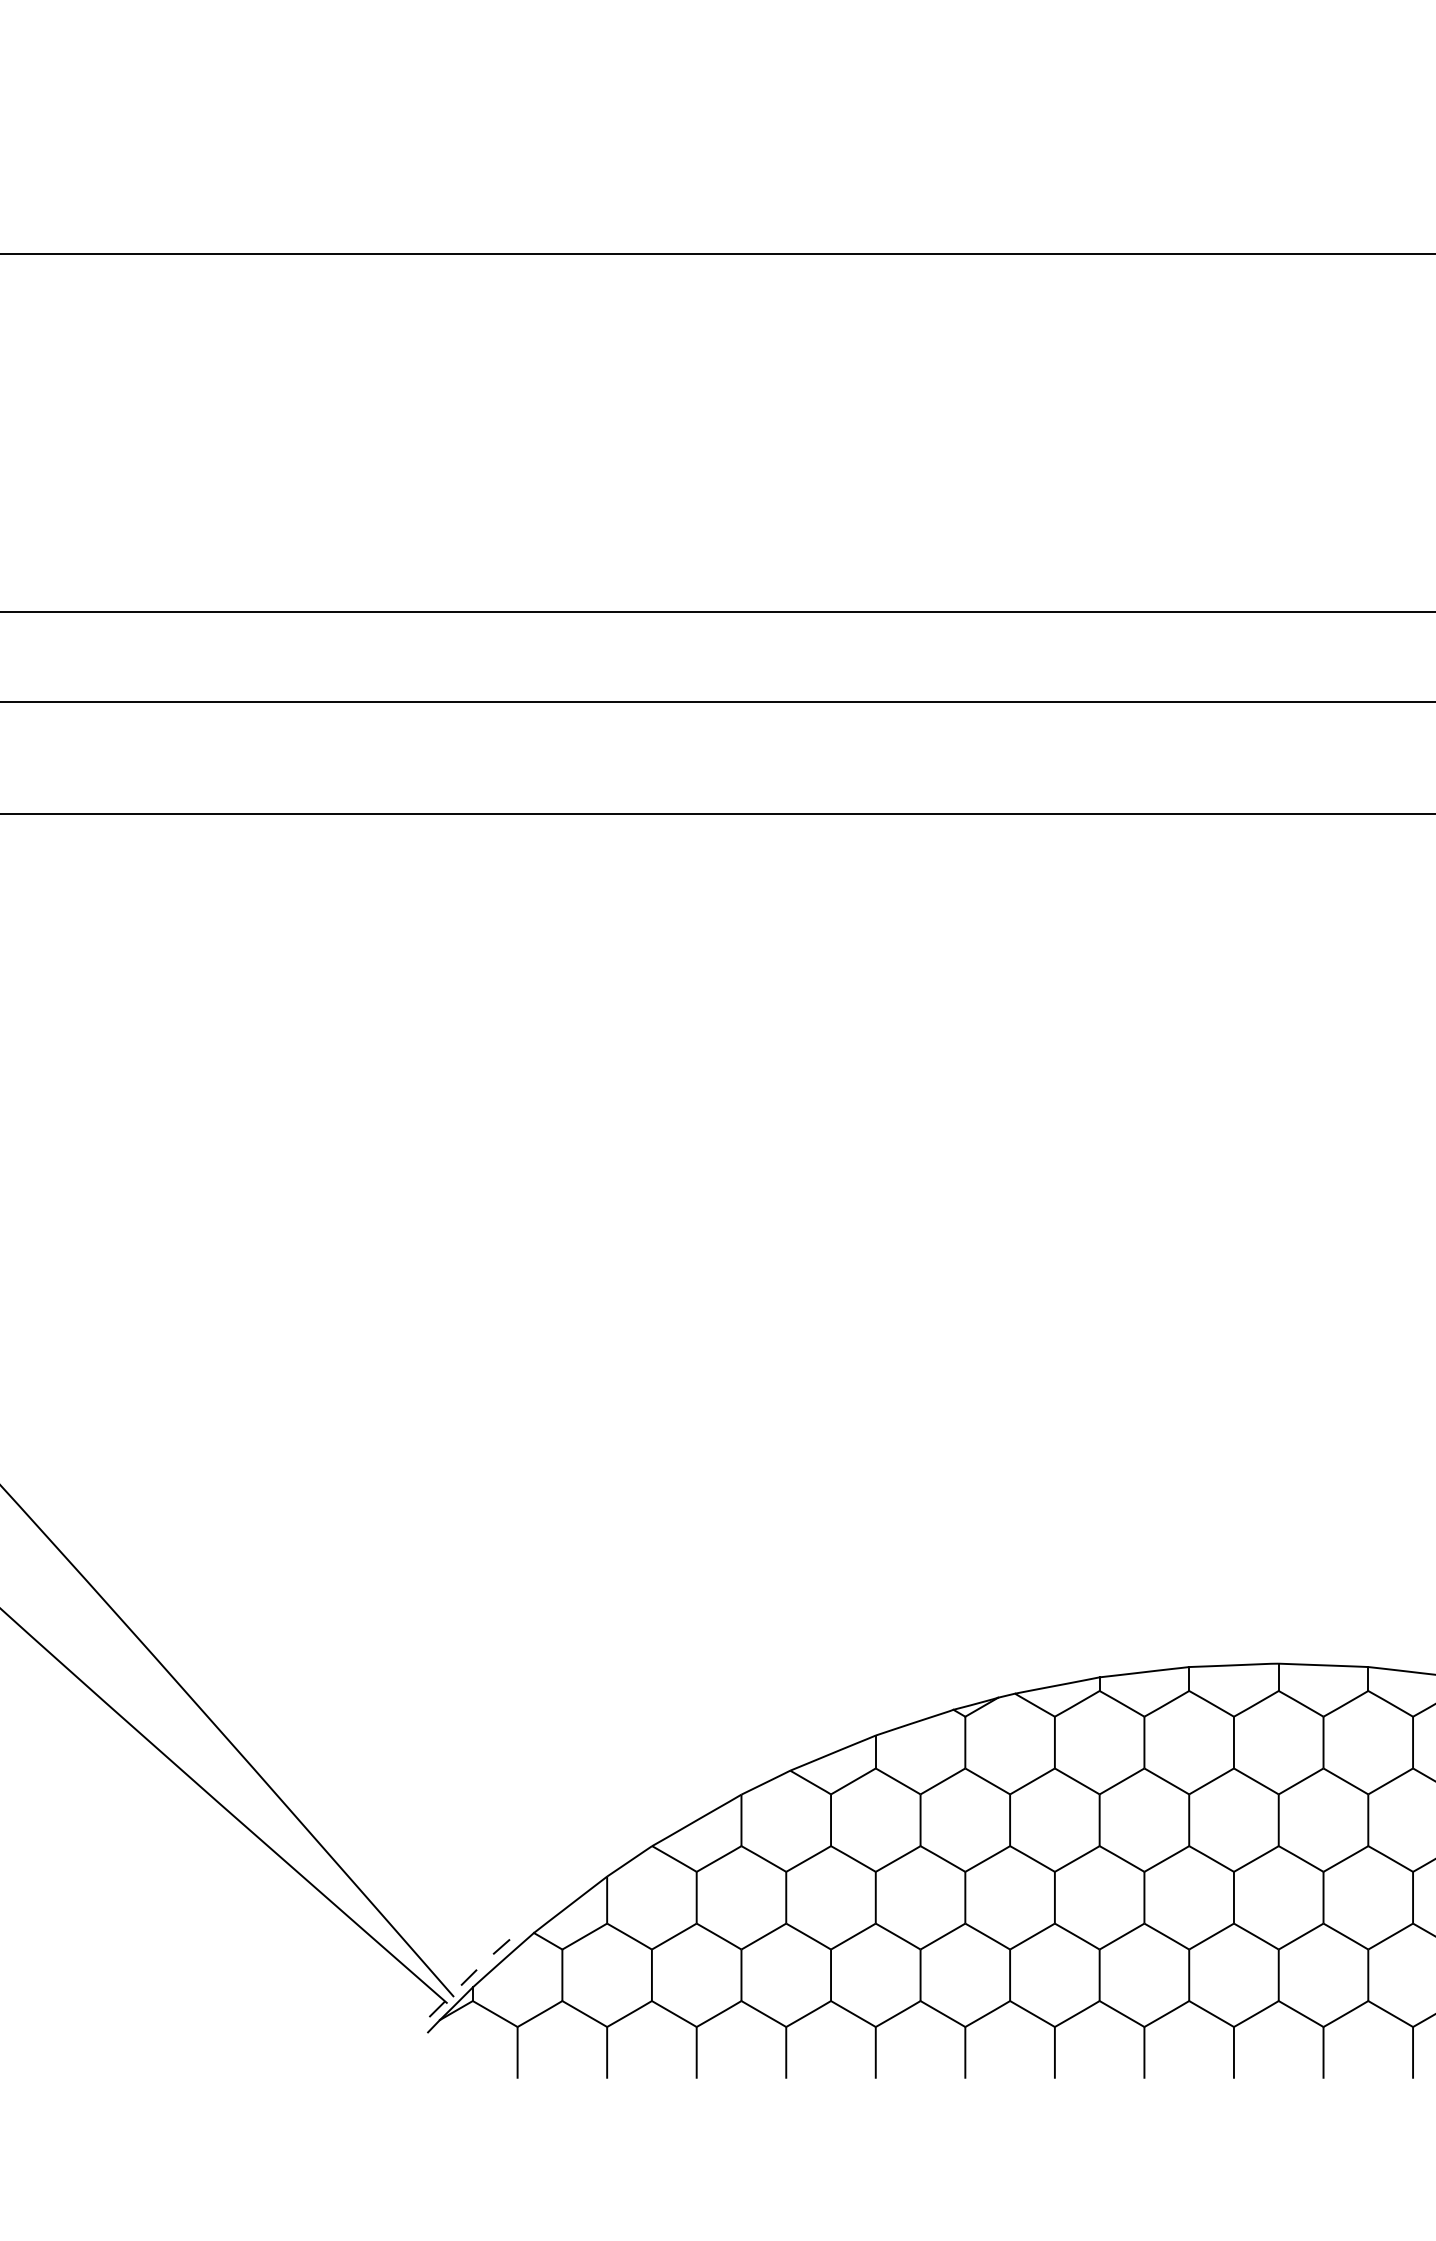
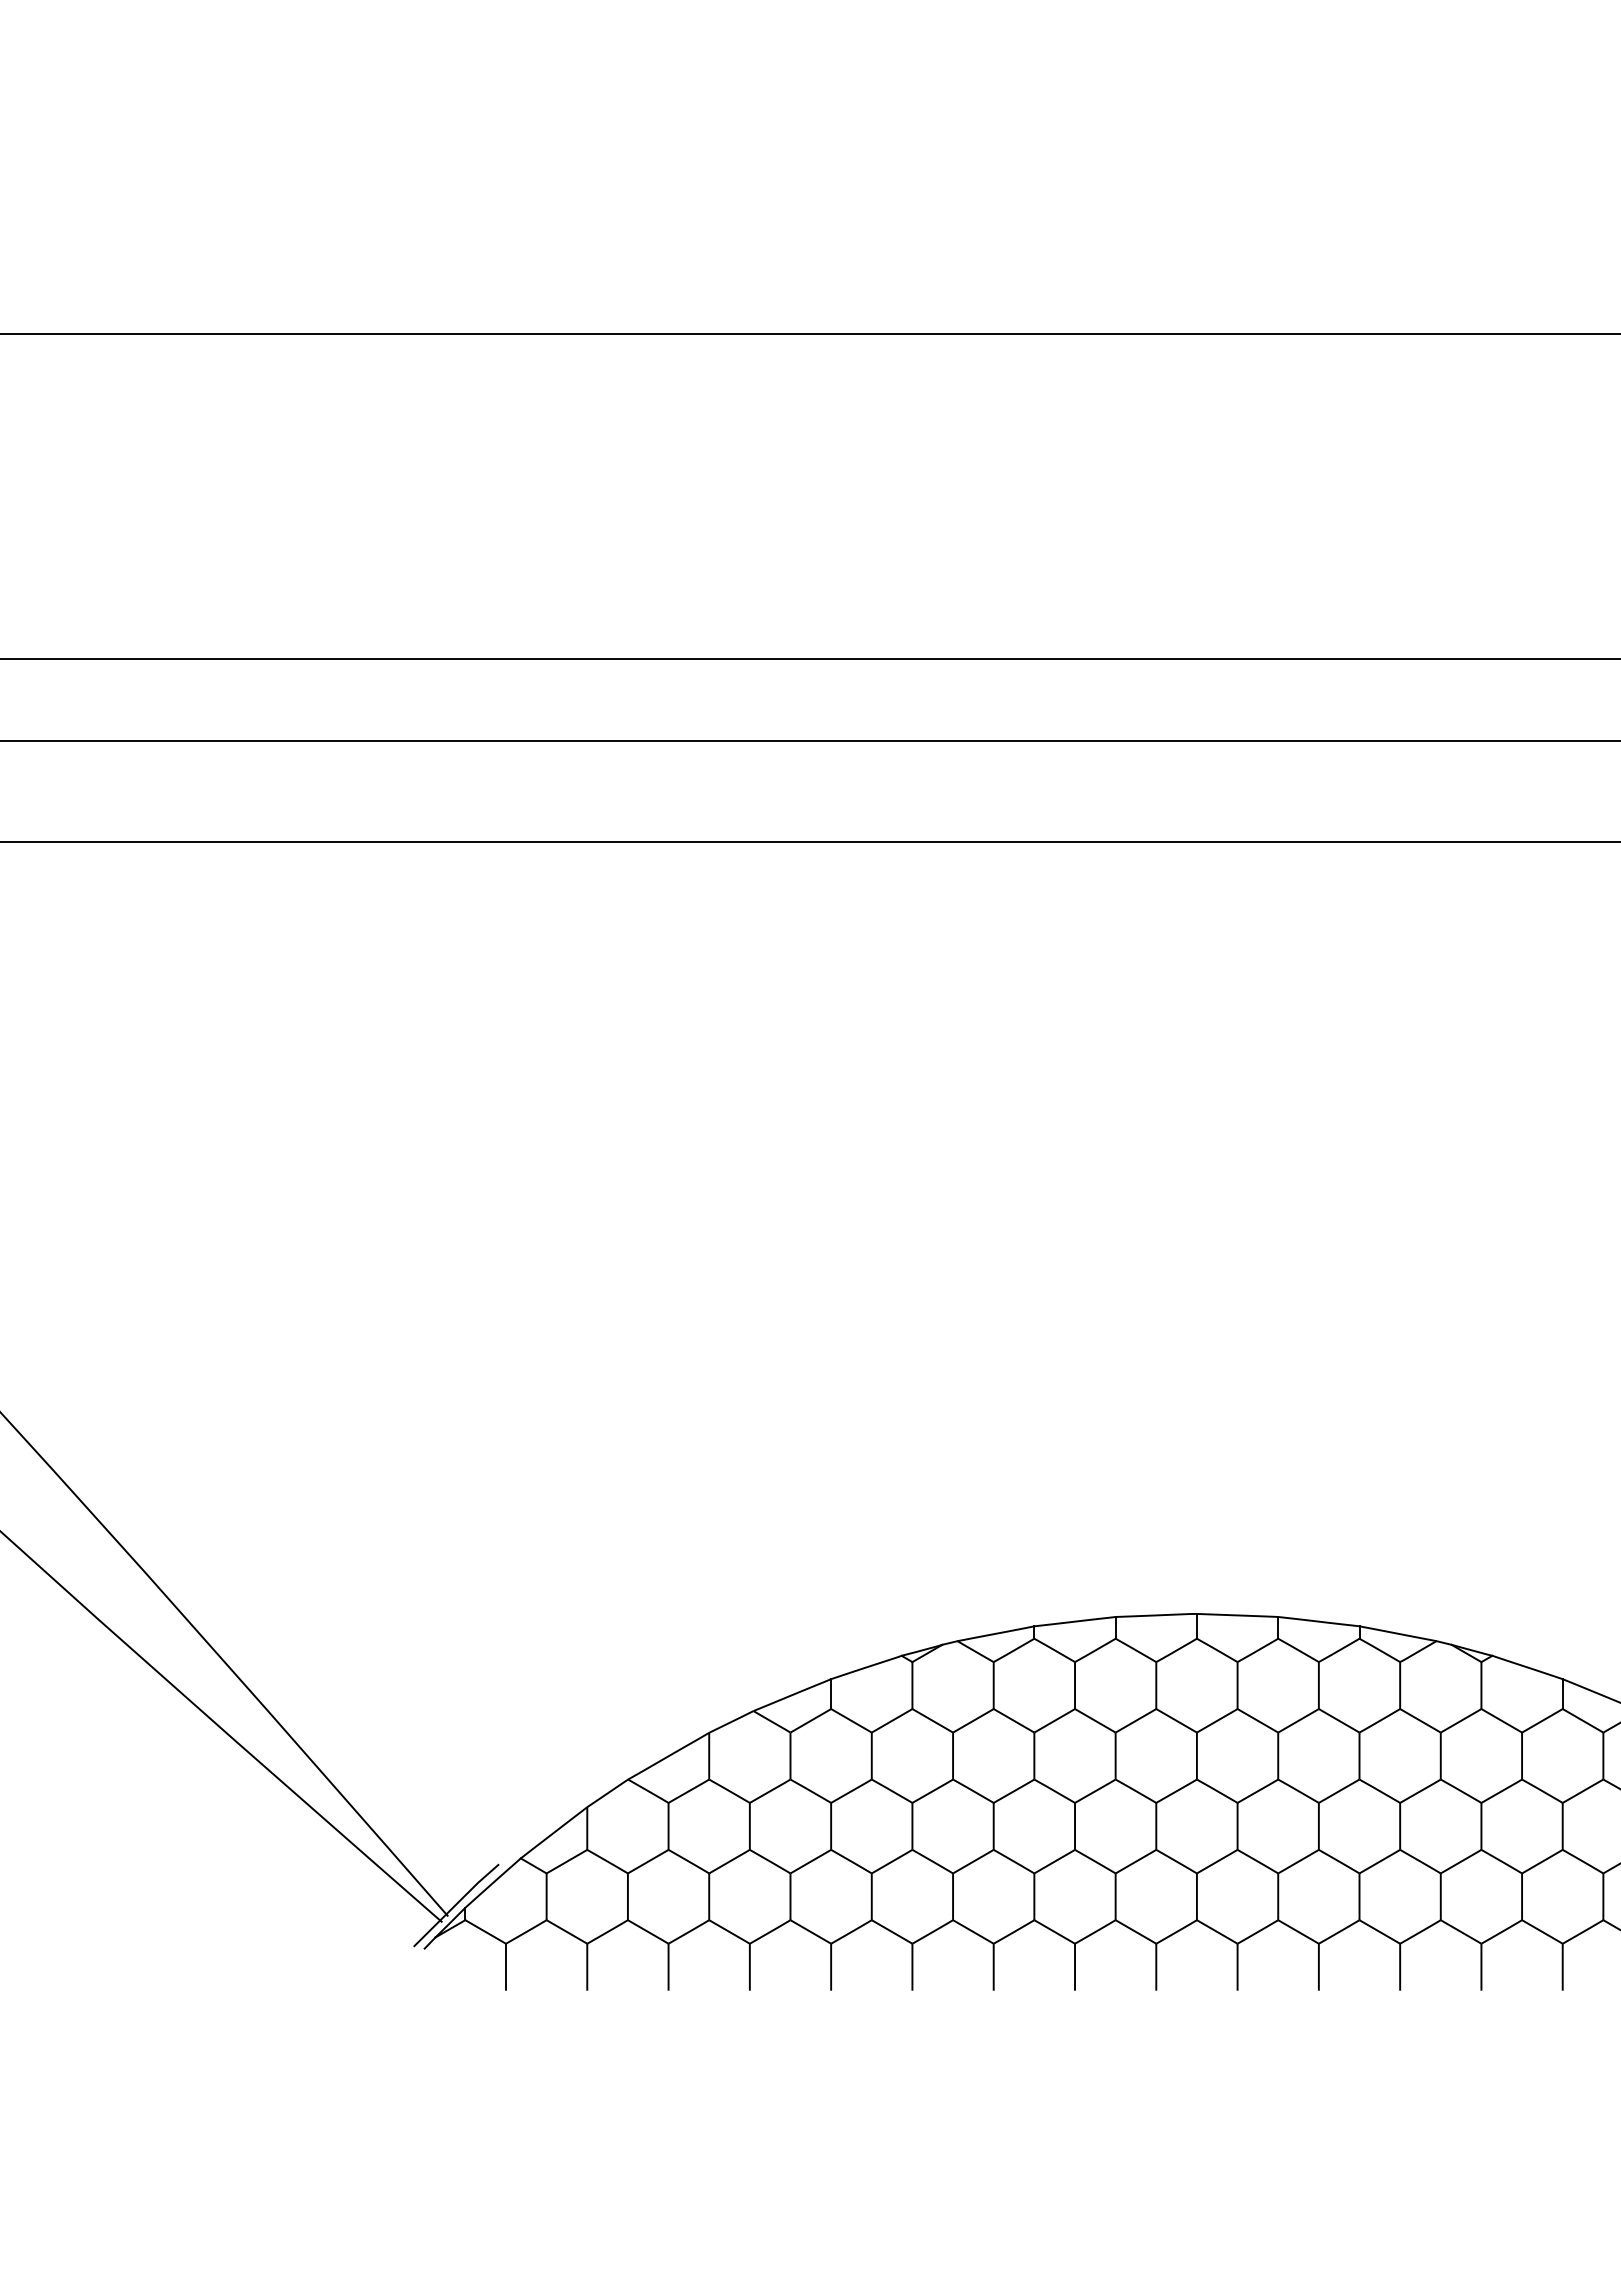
line: (463, 1983) -> (456, 1904), dashed -> solid

